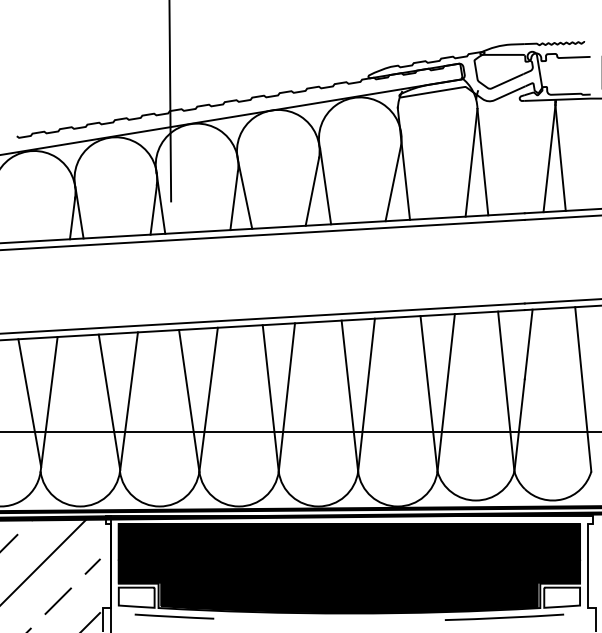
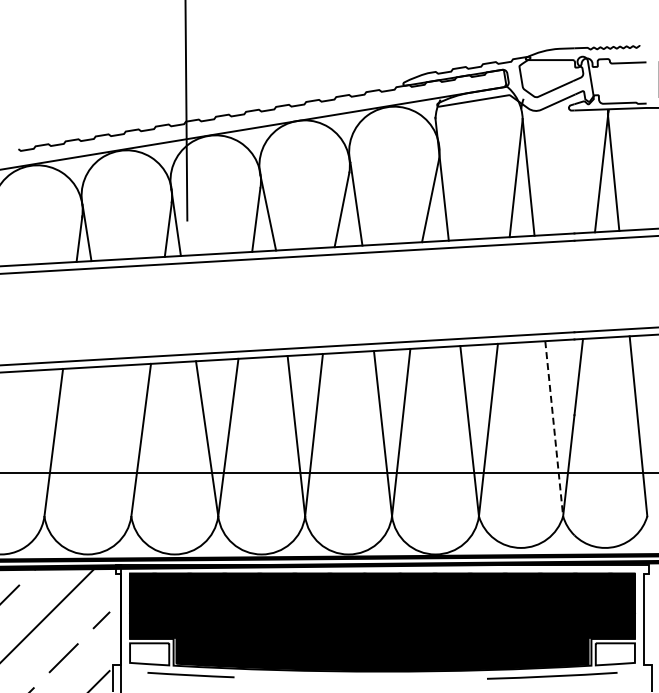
line: (506, 392) -> (554, 429), solid -> dashed
line: (109, 402) -> (119, 440), removed
line: (29, 403) -> (32, 441), removed

